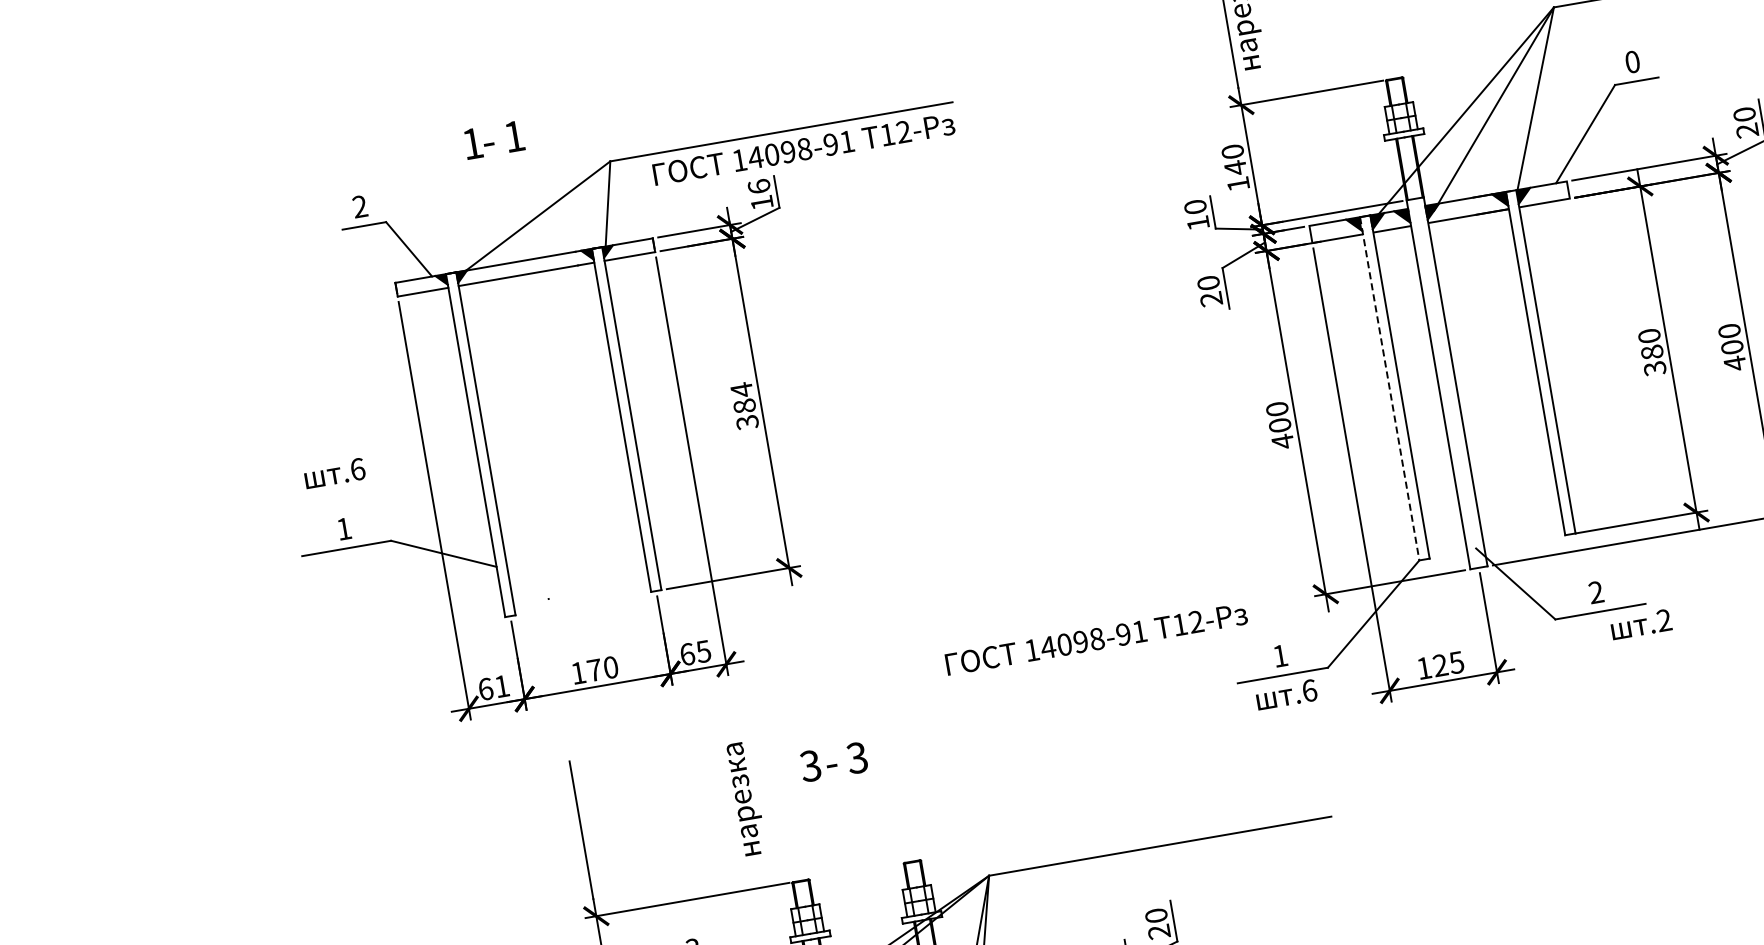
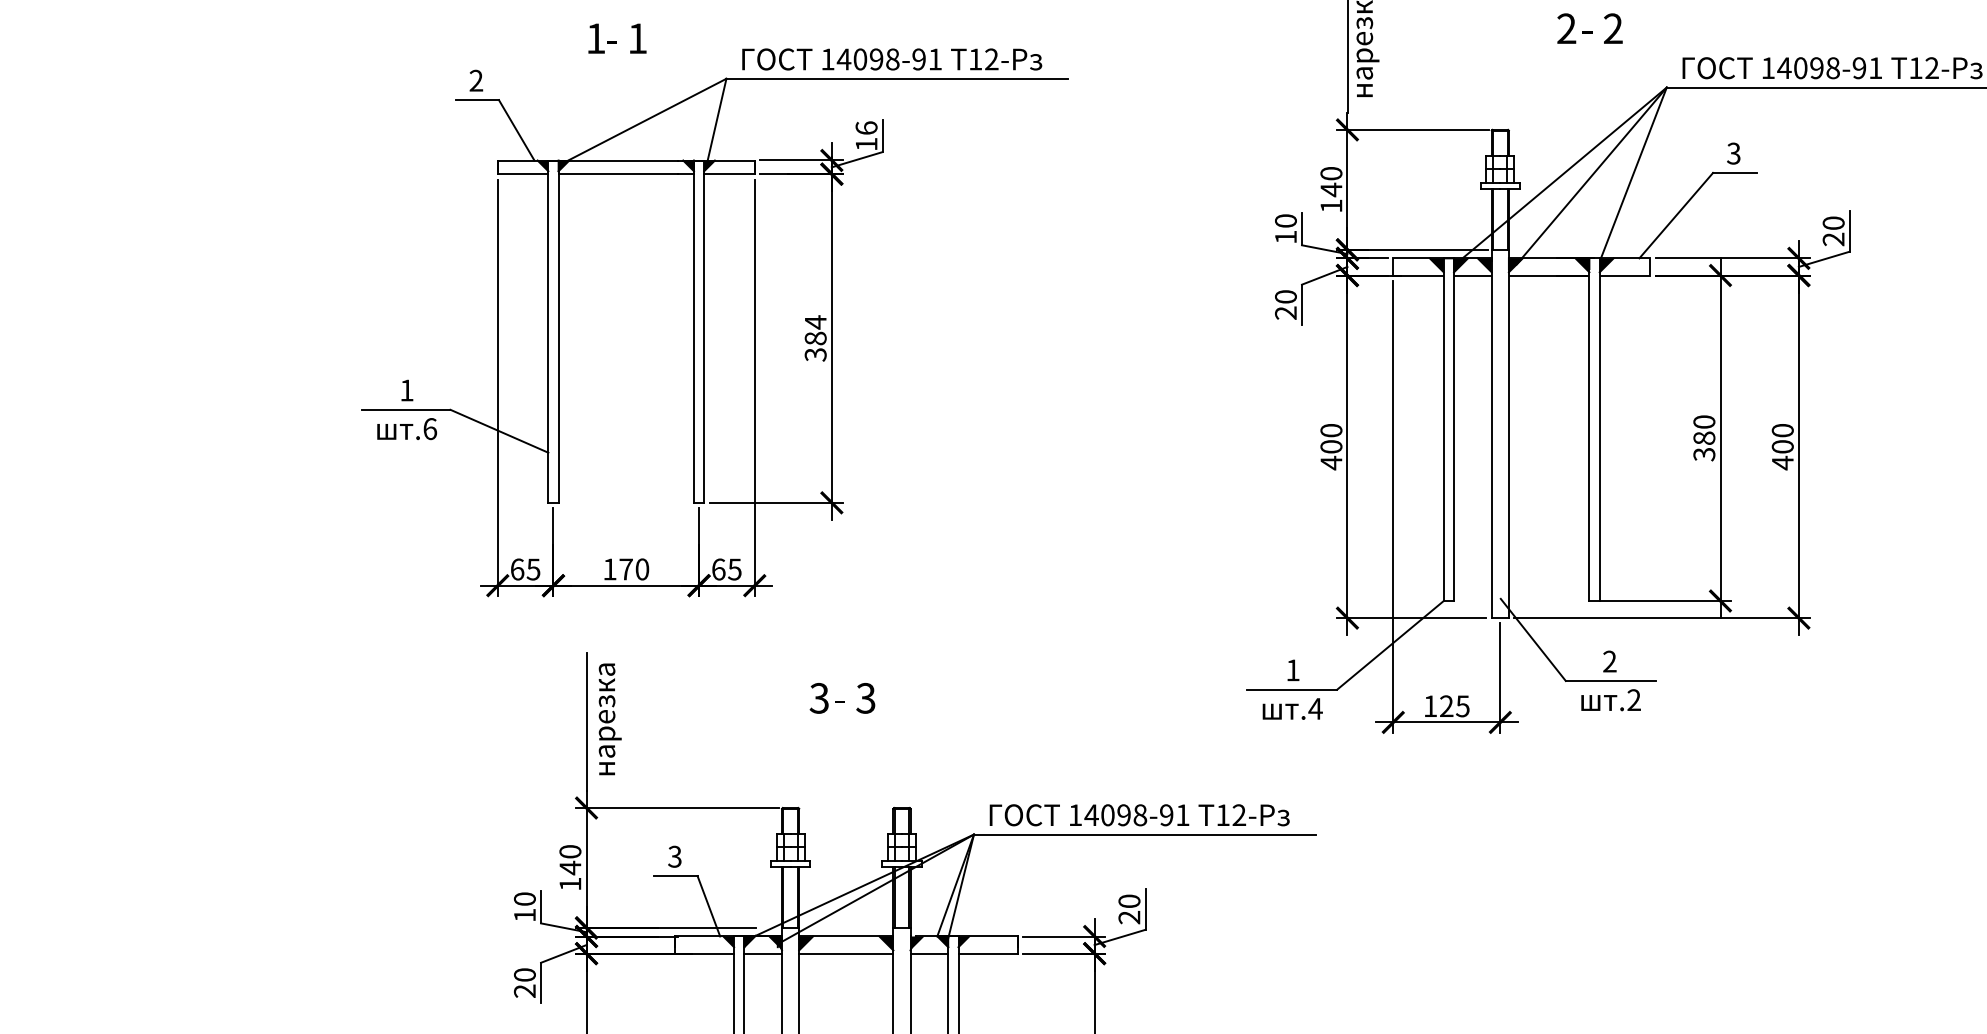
text: (1632, 61) -> (1733, 153), 0 -> 3
text: (804, 149) -> (892, 59), moved
line: (1389, 389) -> (1443, 430), dashed -> solid
text: (334, 473) -> (406, 429), moved
text: (1640, 624) -> (1610, 700), moved
text: (1096, 639) -> (1139, 815), moved
text: (501, 686) -> (533, 569), 61 -> 65
text: (1309, 690) -> (1315, 708), .6 -> .4
text: (746, 798) -> (609, 719), moved

